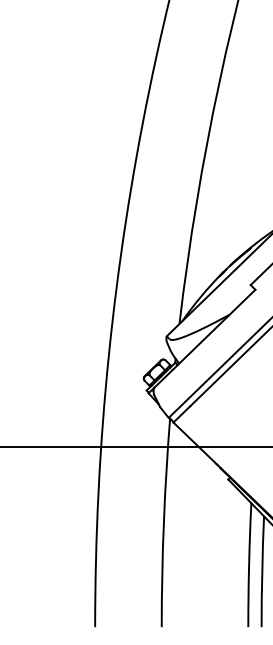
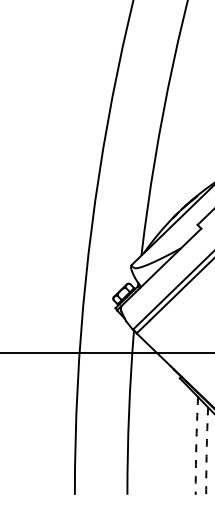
arc: (249, 565) -> (196, 446), solid -> dashed
arc: (262, 571) -> (206, 450), solid -> dashed

